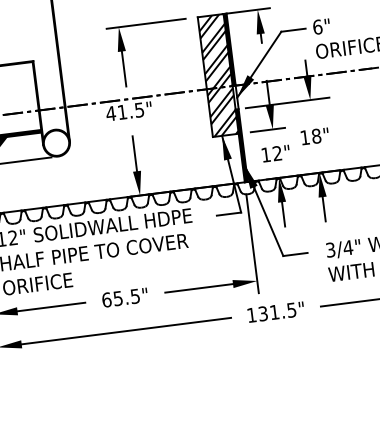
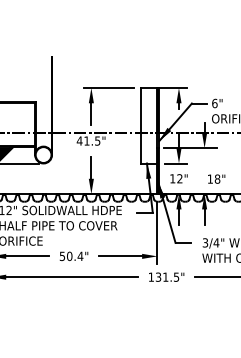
hatch: (218, 75) -> (149, 125), removed
text: (314, 135) -> (216, 178), moved
text: (121, 298) -> (71, 256), 65.5" -> 50.4"

